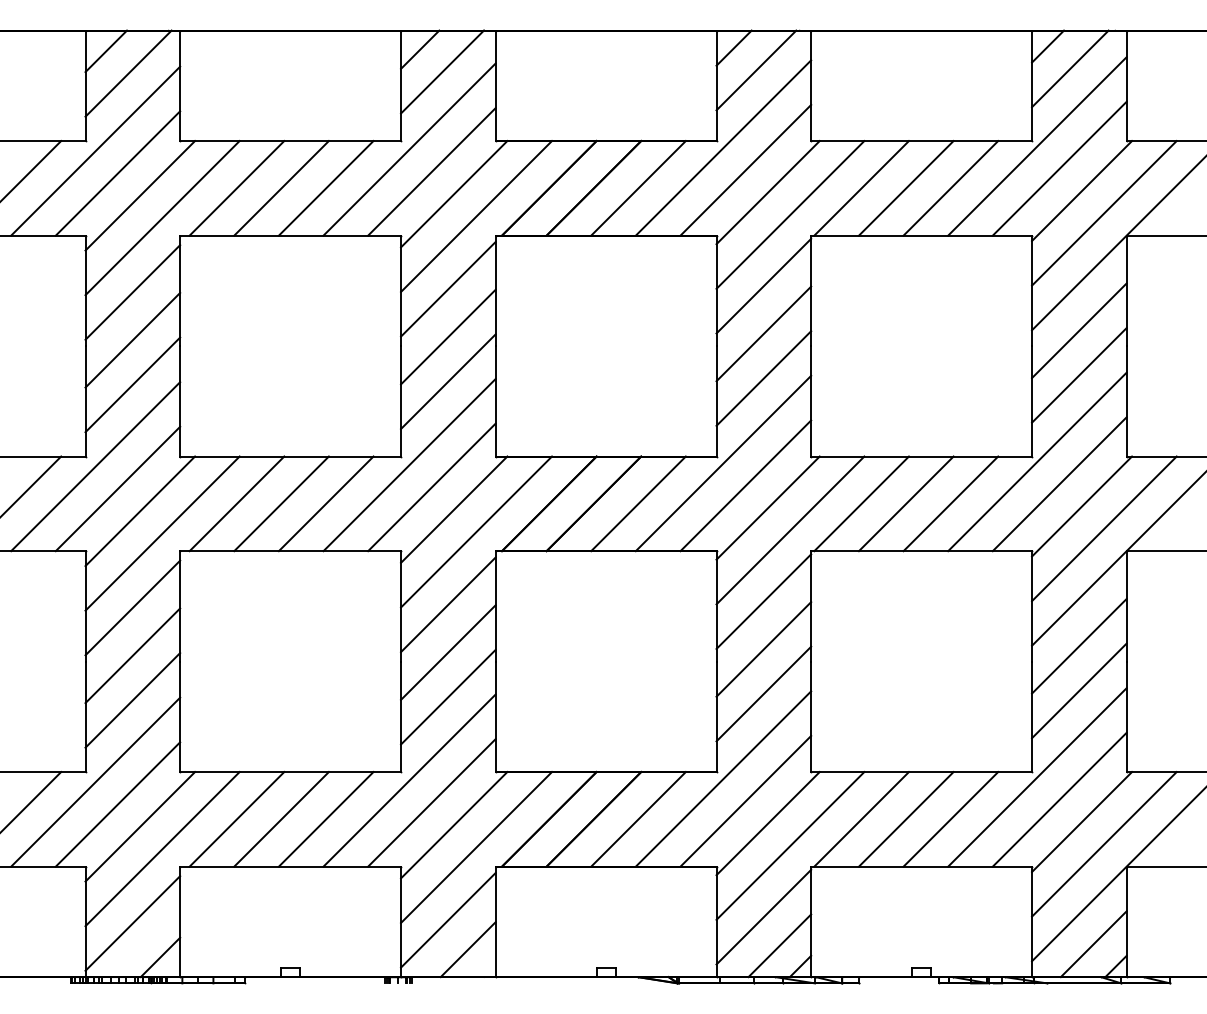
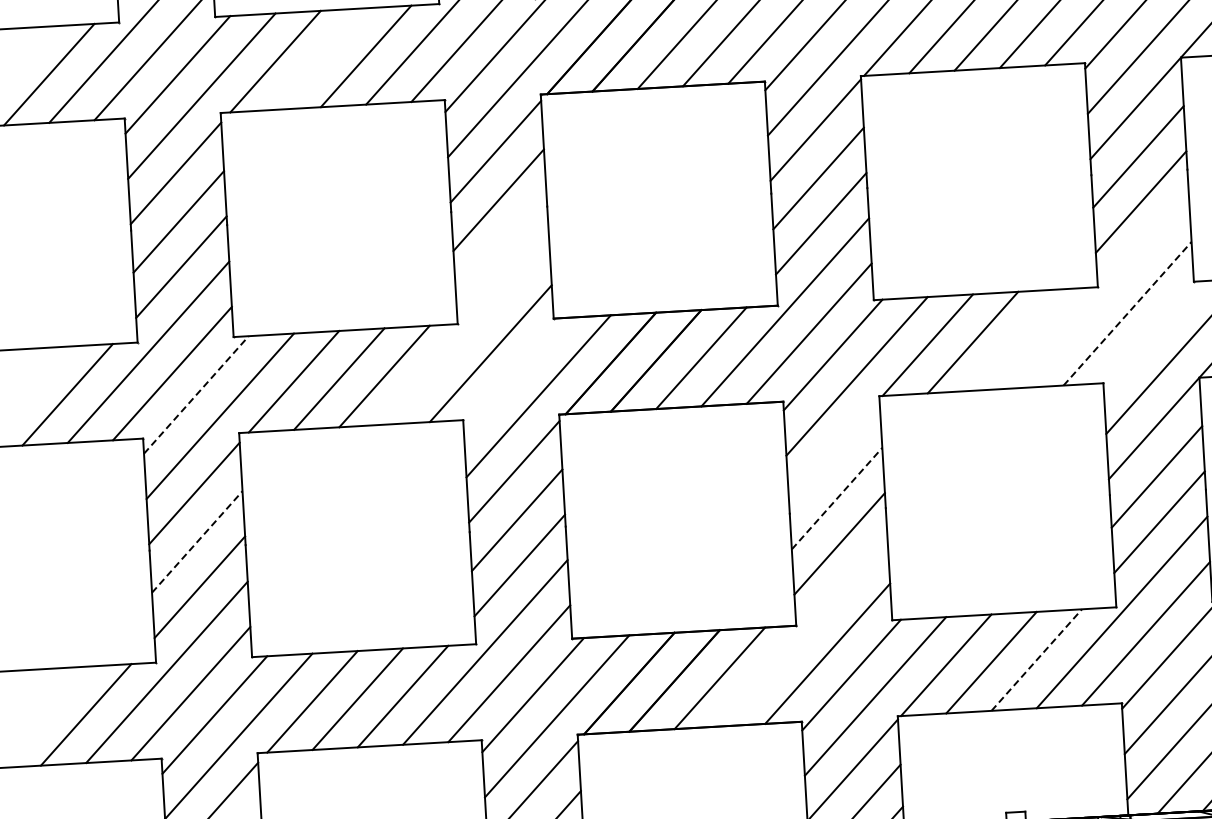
line: (281, 188) -> (320, 59), removed
line: (448, 381) -> (501, 245), removed
line: (1037, 461) -> (1103, 291), removed
line: (409, 465) -> (466, 332), removed
line: (1059, 484) -> (1127, 314), solid -> dashed
line: (950, 503) -> (1017, 339), removed
line: (1082, 506) -> (1151, 334), removed
line: (454, 509) -> (515, 374), removed
line: (140, 510) -> (196, 394), solid -> dashed
line: (763, 601) -> (833, 450), removed
line: (763, 649) -> (836, 498), solid -> dashed
line: (132, 655) -> (196, 541), solid -> dashed
line: (723, 778) -> (803, 631), removed
line: (950, 819) -> (1036, 660), solid -> dashed

